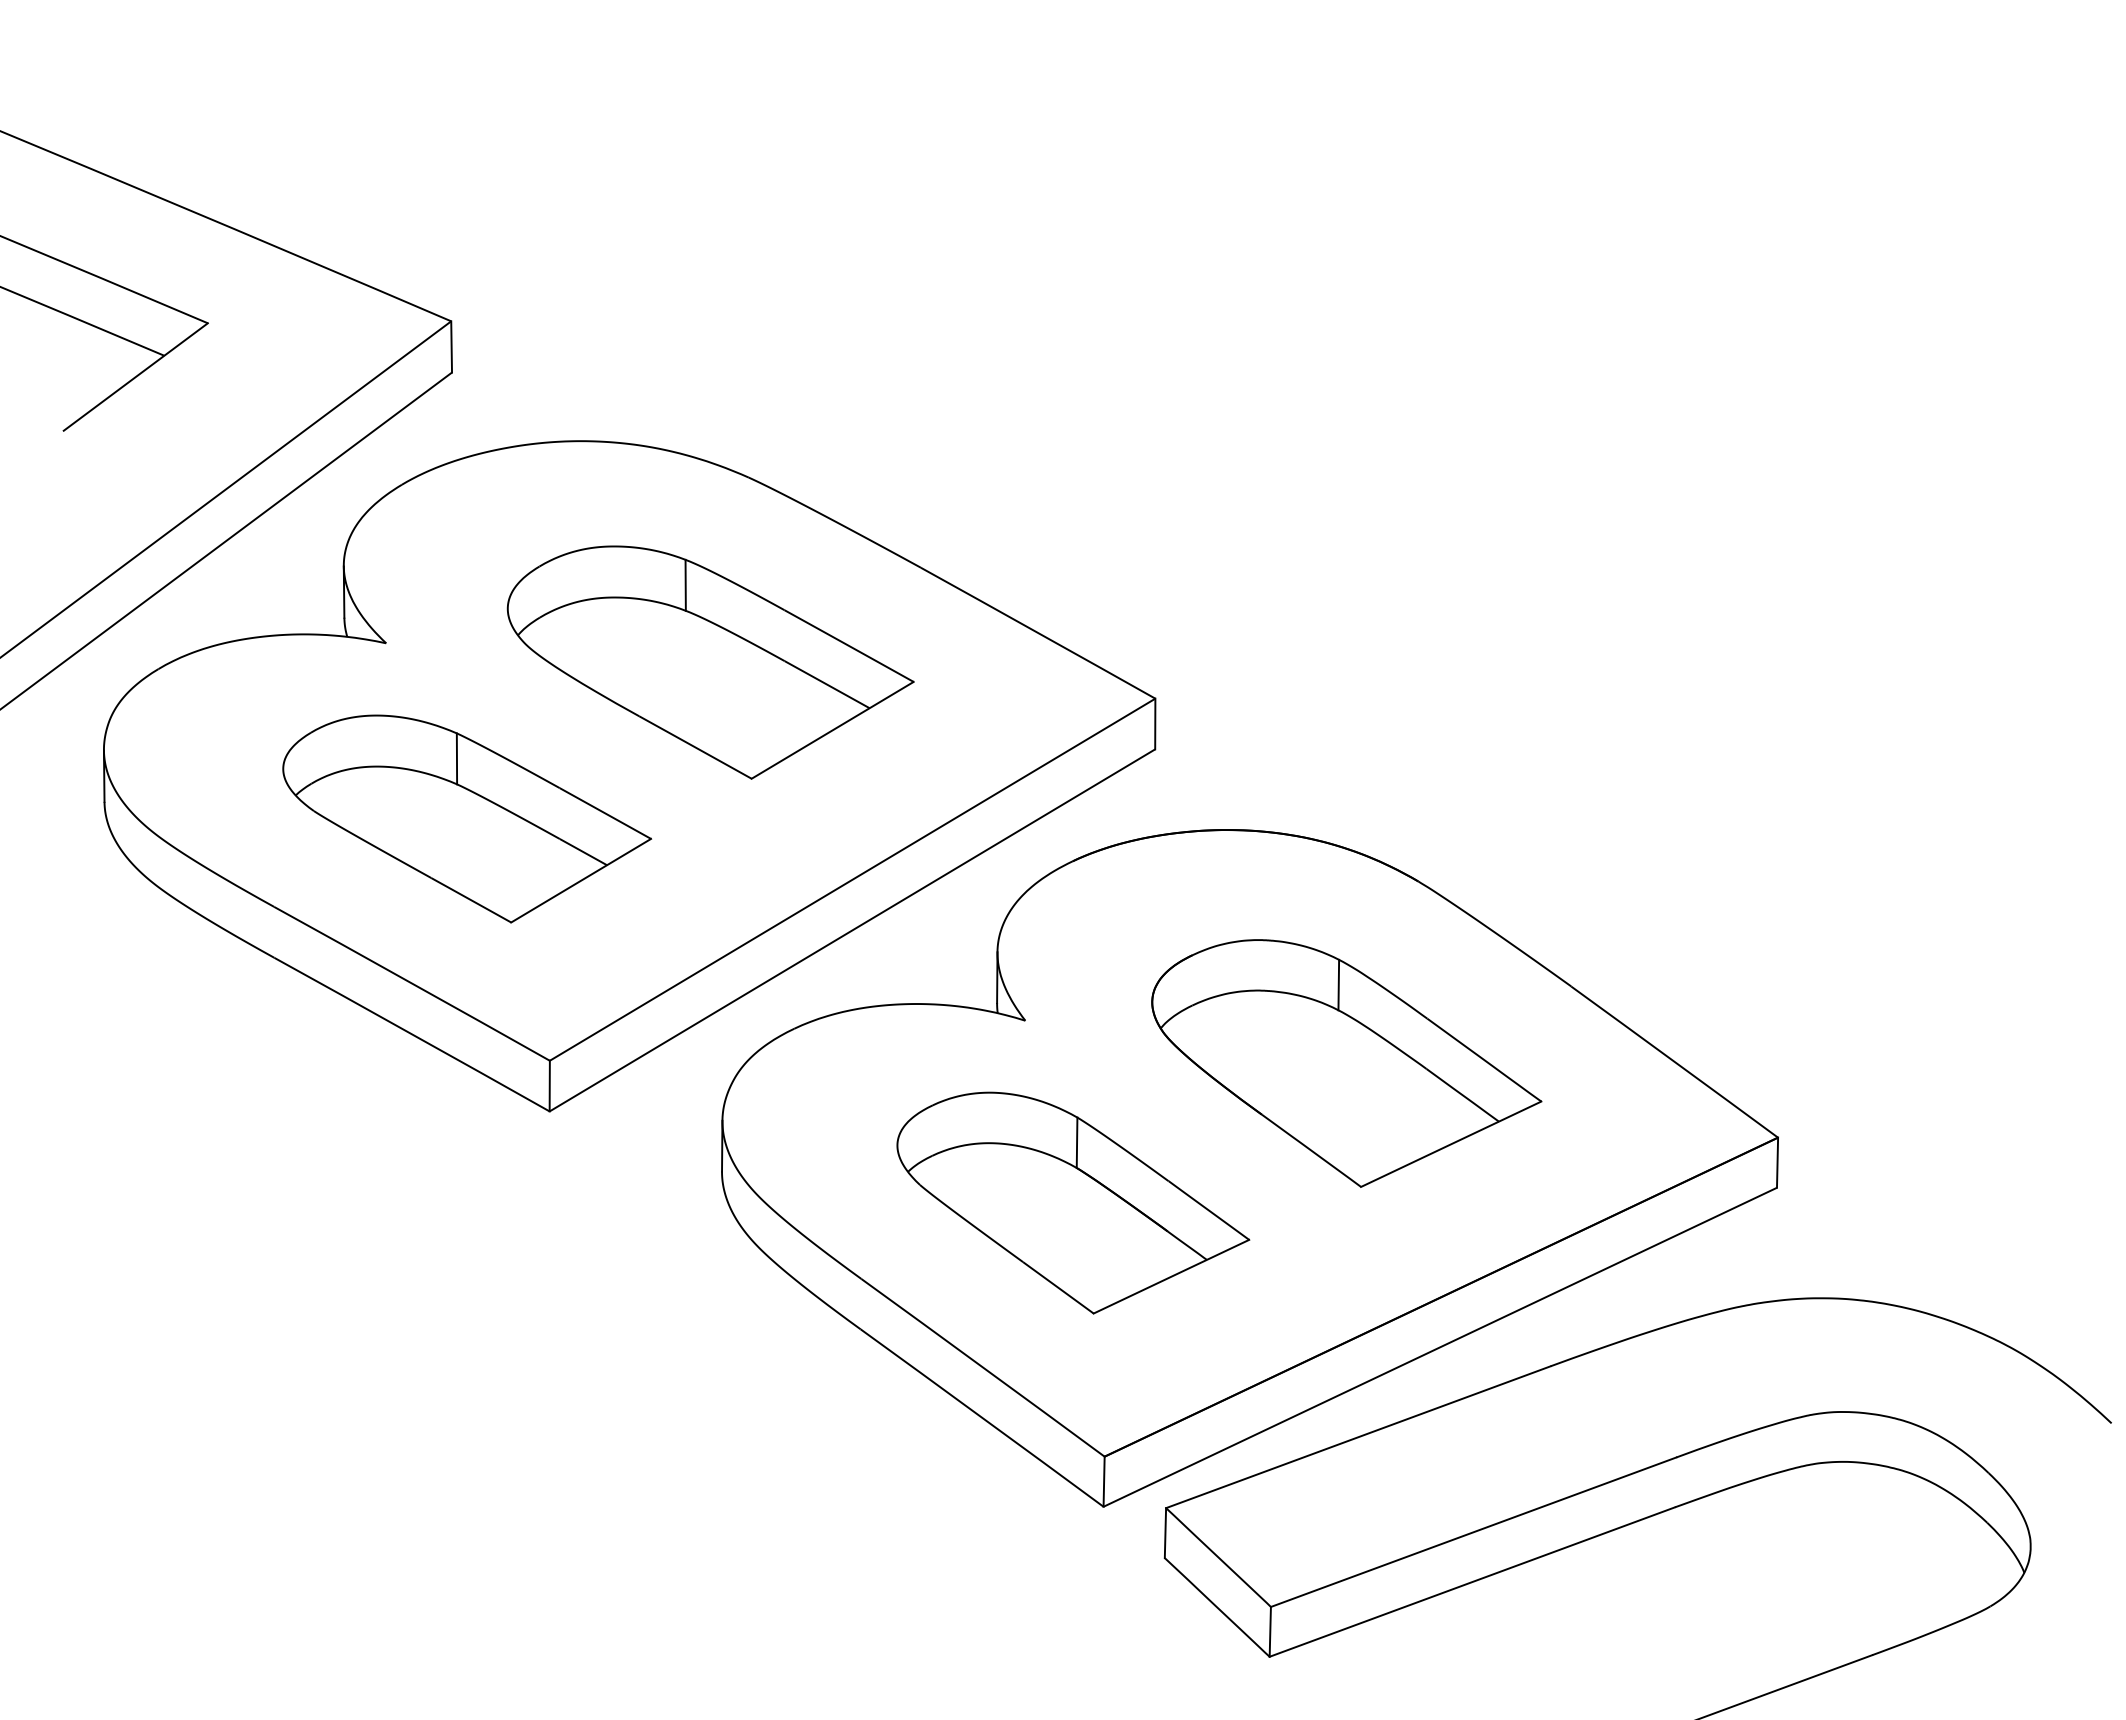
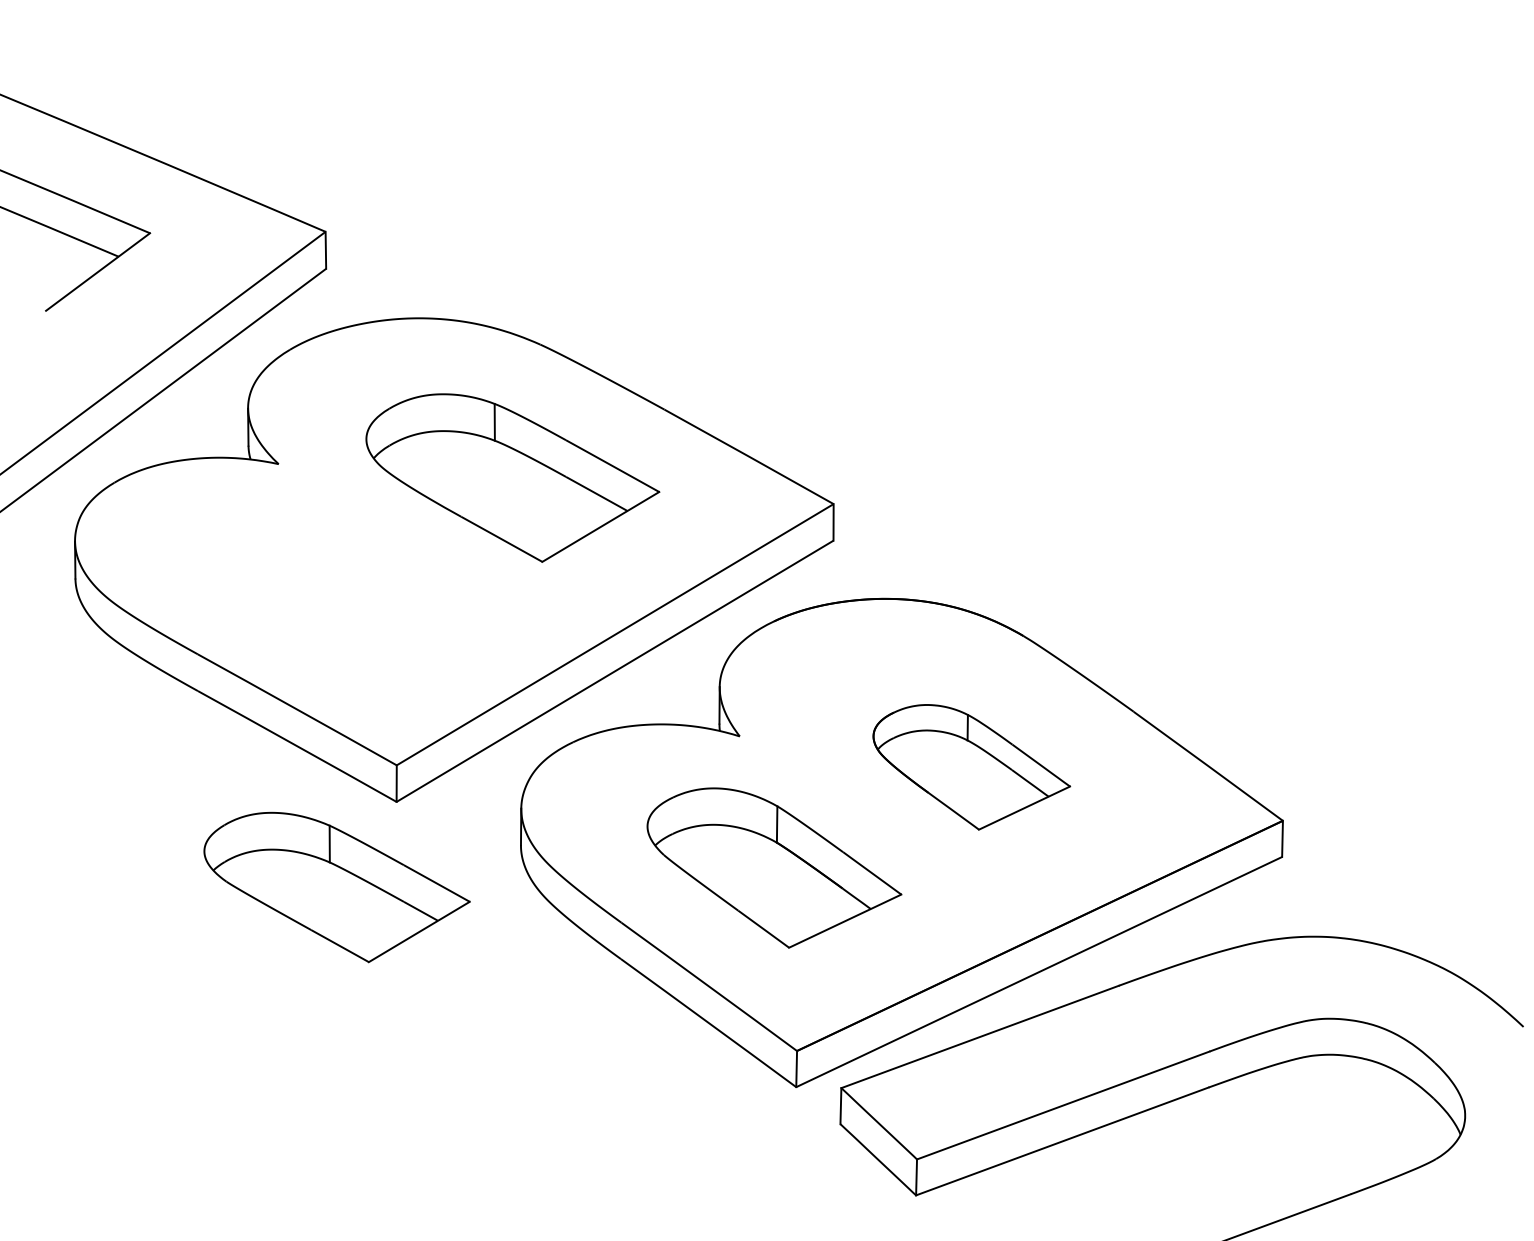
part: (467, 818) -> (337, 887), moved
part: (1346, 1063) -> (971, 767), size x0.7

